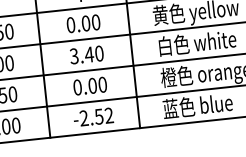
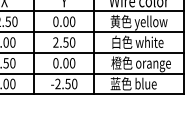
text: (81, 55) -> (60, 42), 3.40 -> 2.50
text: (108, 114) -> (74, 83), -2.52 -> -2.50

